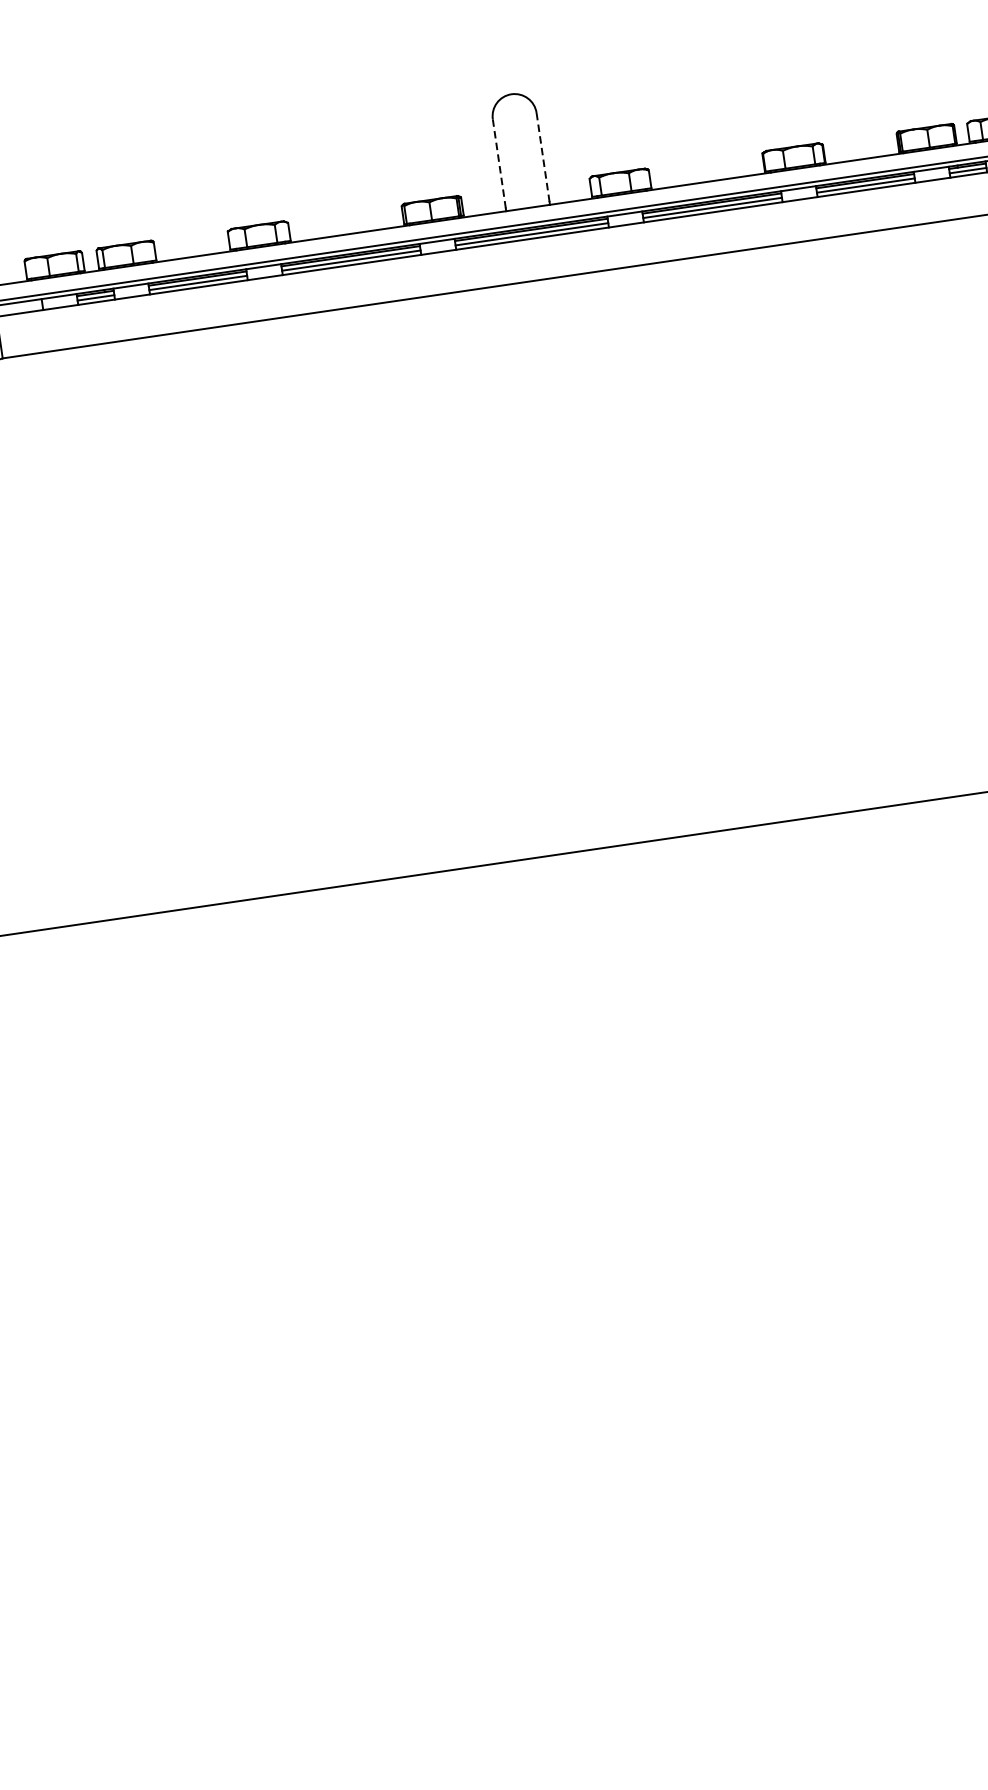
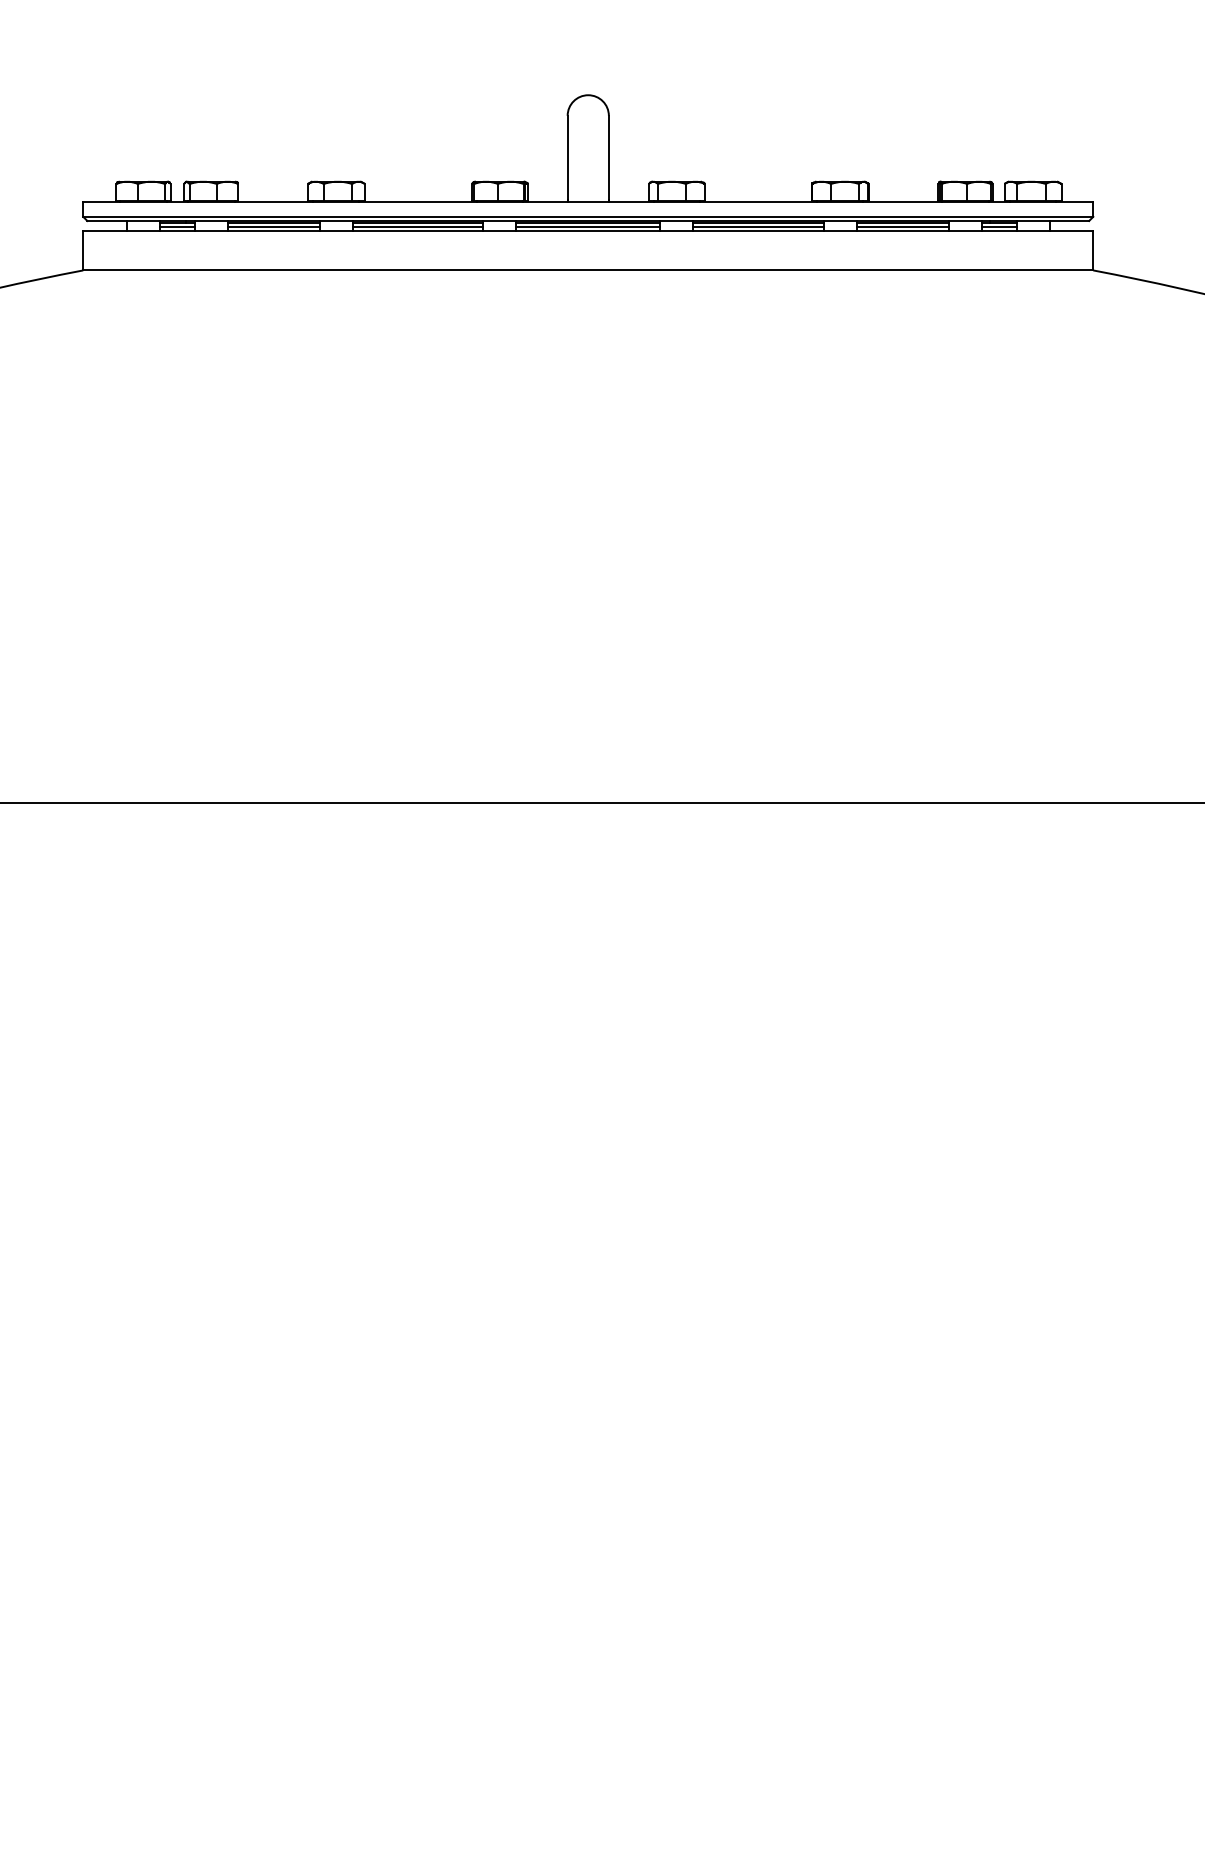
line: (542, 157) -> (608, 157), dashed -> solid
line: (499, 163) -> (567, 157), dashed -> solid

